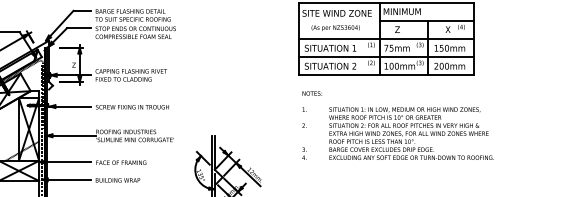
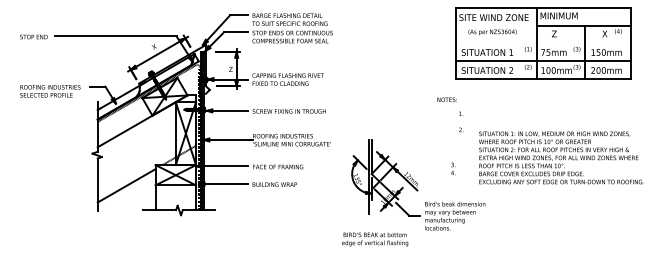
line: (385, 39) -> (542, 43), removed
text: (311, 93) -> (446, 99), moved
text: (411, 133) -> (561, 157), moved
text: (304, 153) -> (453, 168), moved

